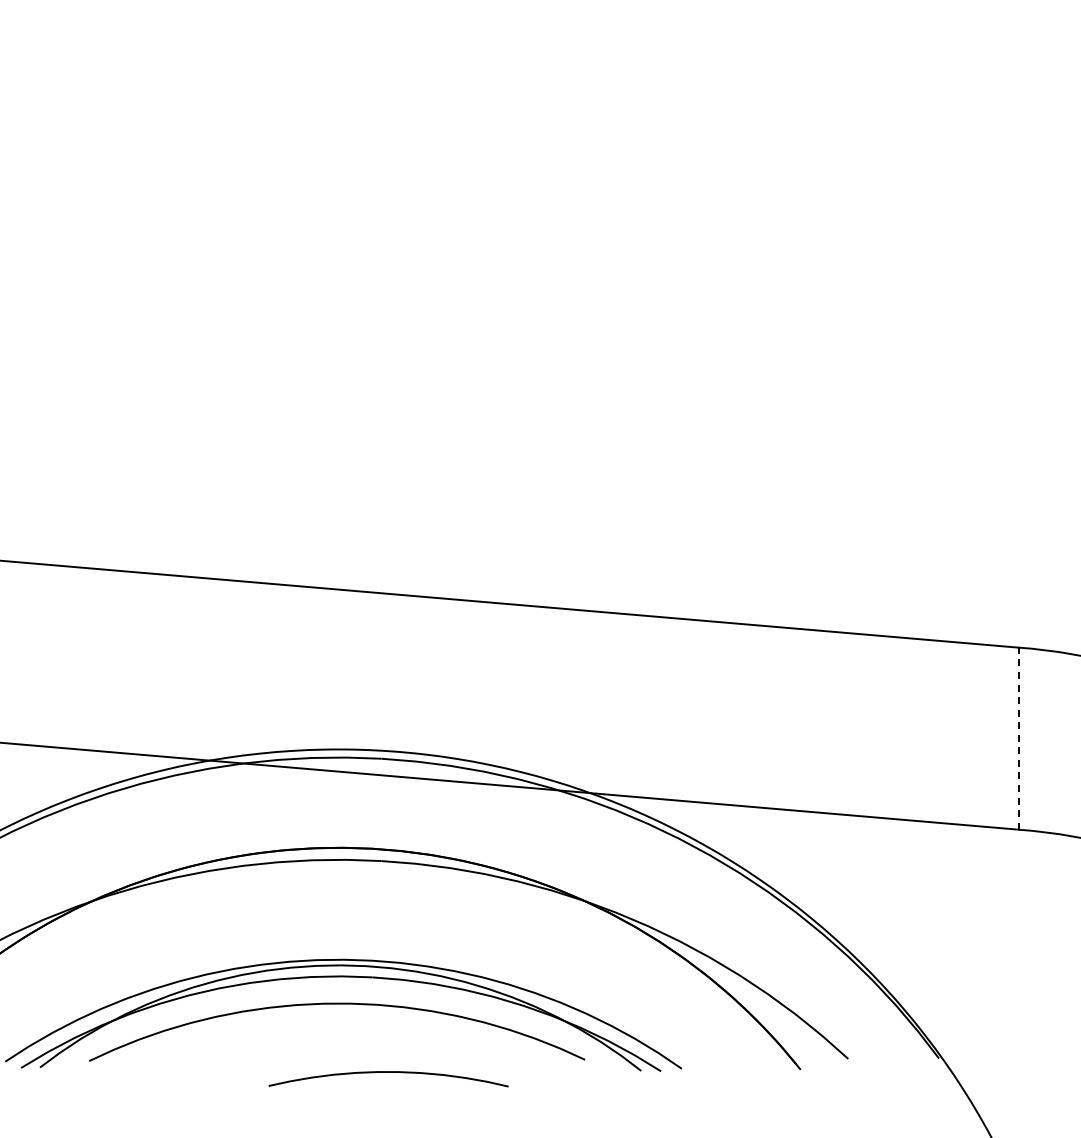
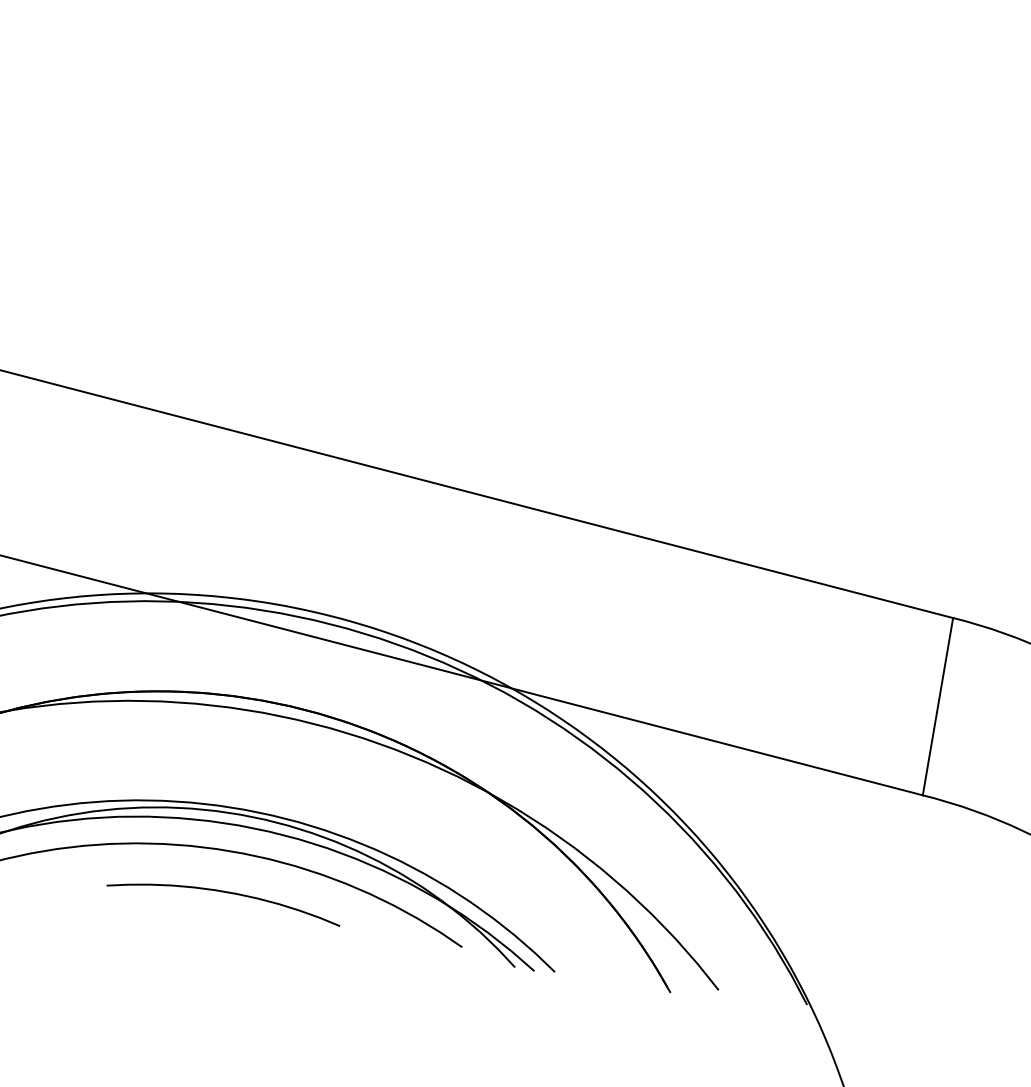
line: (1018, 738) -> (937, 706), dashed -> solid
curve: (388, 1072) -> (225, 892), moved

